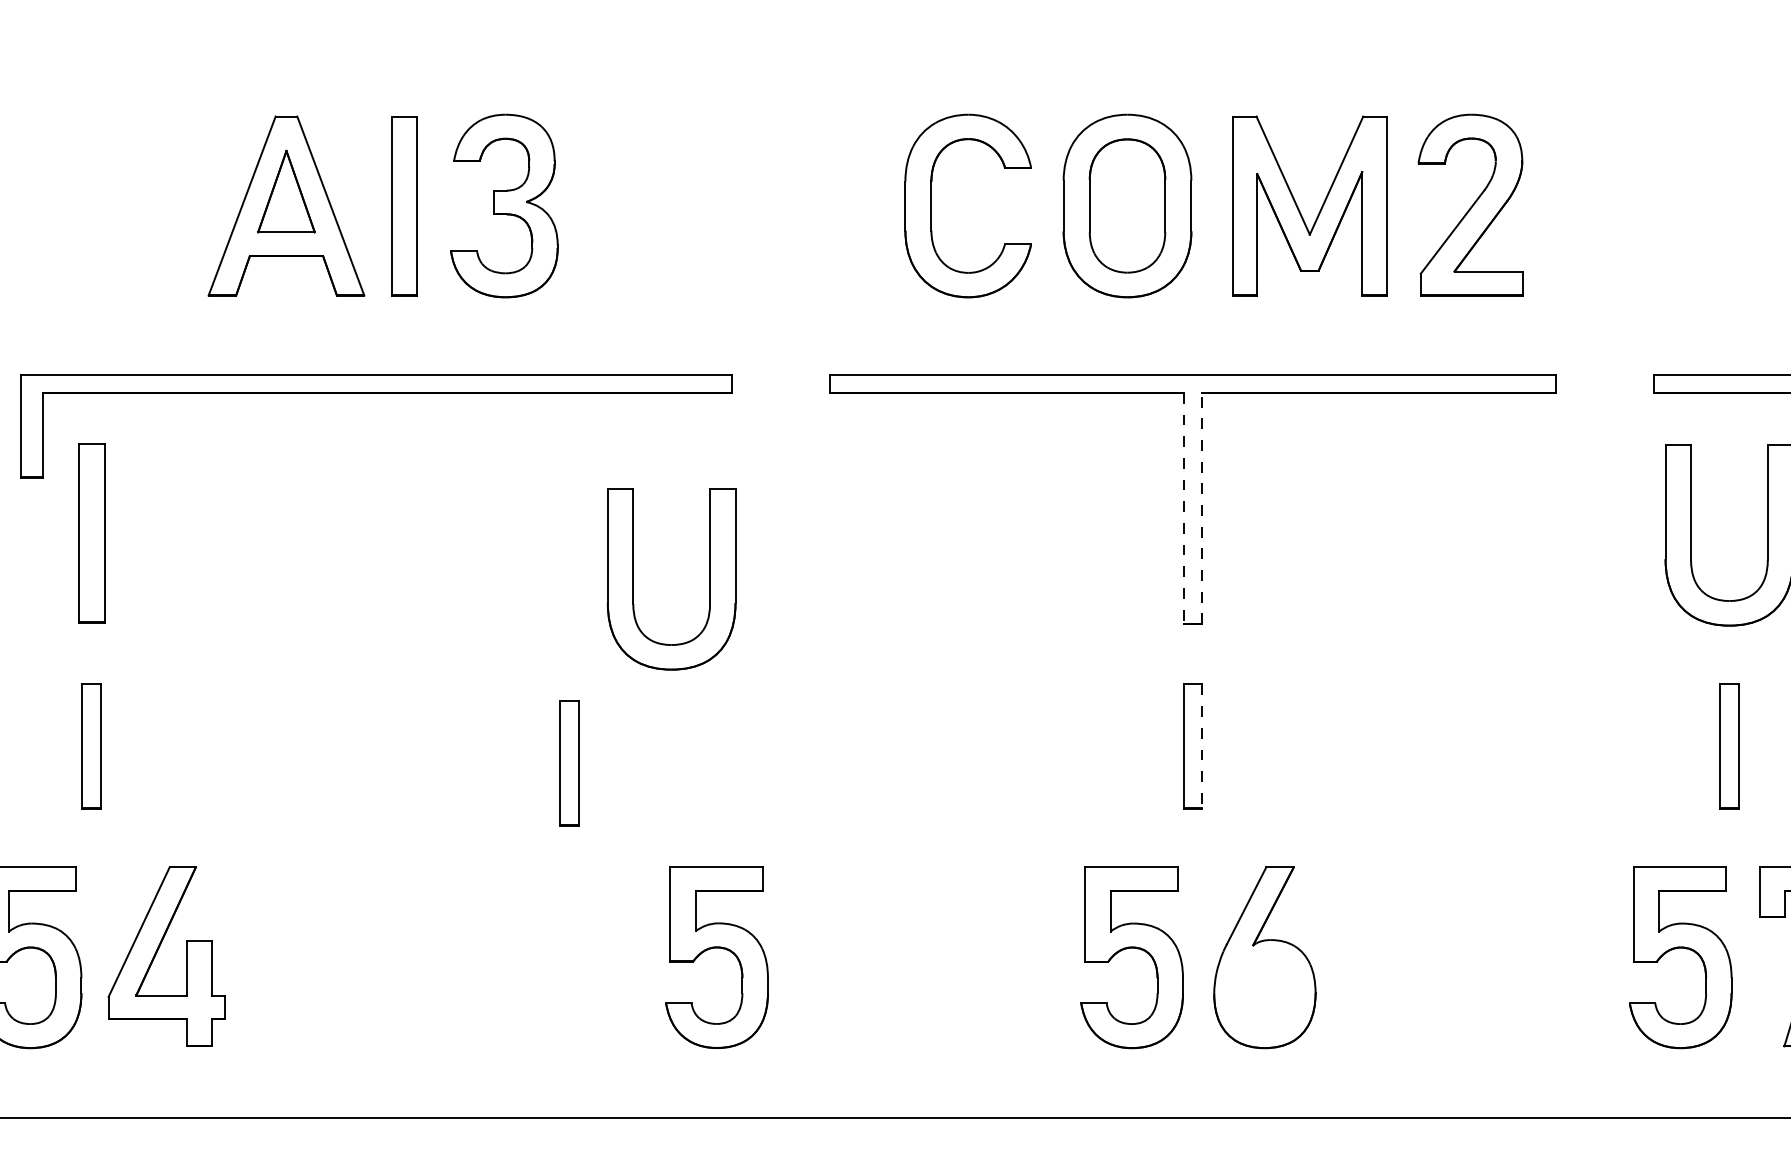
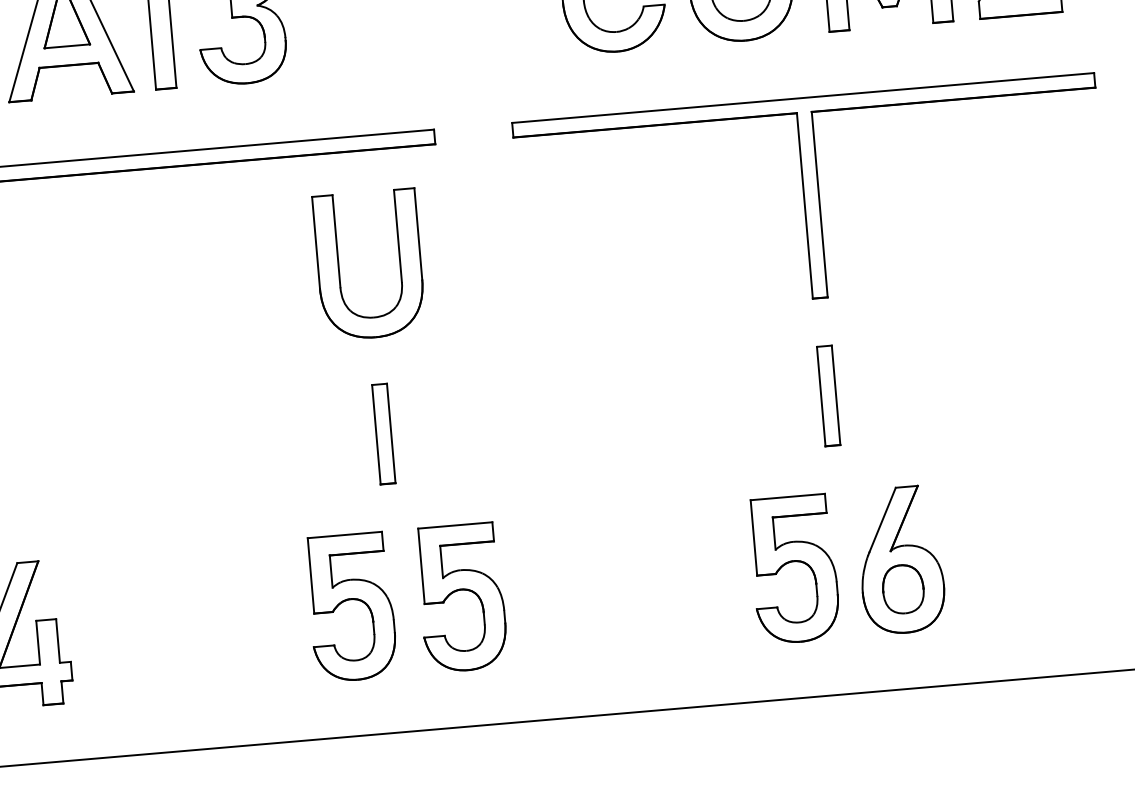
line: (1183, 508) -> (804, 205), dashed -> solid
line: (1202, 508) -> (820, 204), dashed -> solid
part: (633, 579) -> (338, 267), moved
line: (1202, 747) -> (836, 396), dashed -> solid
part: (569, 763) -> (383, 434), moved
part: (578, 948) -> (350, 599), added
part: (1264, 993) -> (903, 588), added

